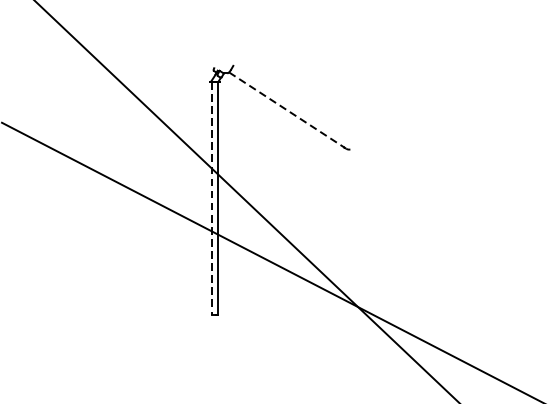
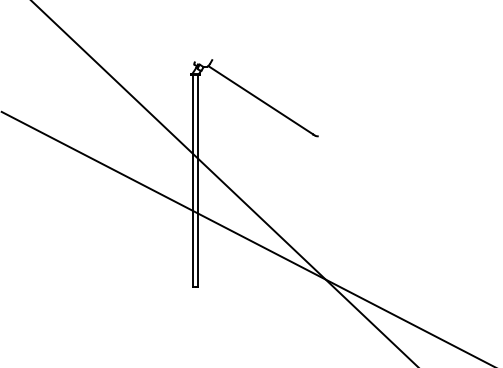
line: (287, 110) -> (261, 100), dashed -> solid
line: (211, 199) -> (192, 181), dashed -> solid

